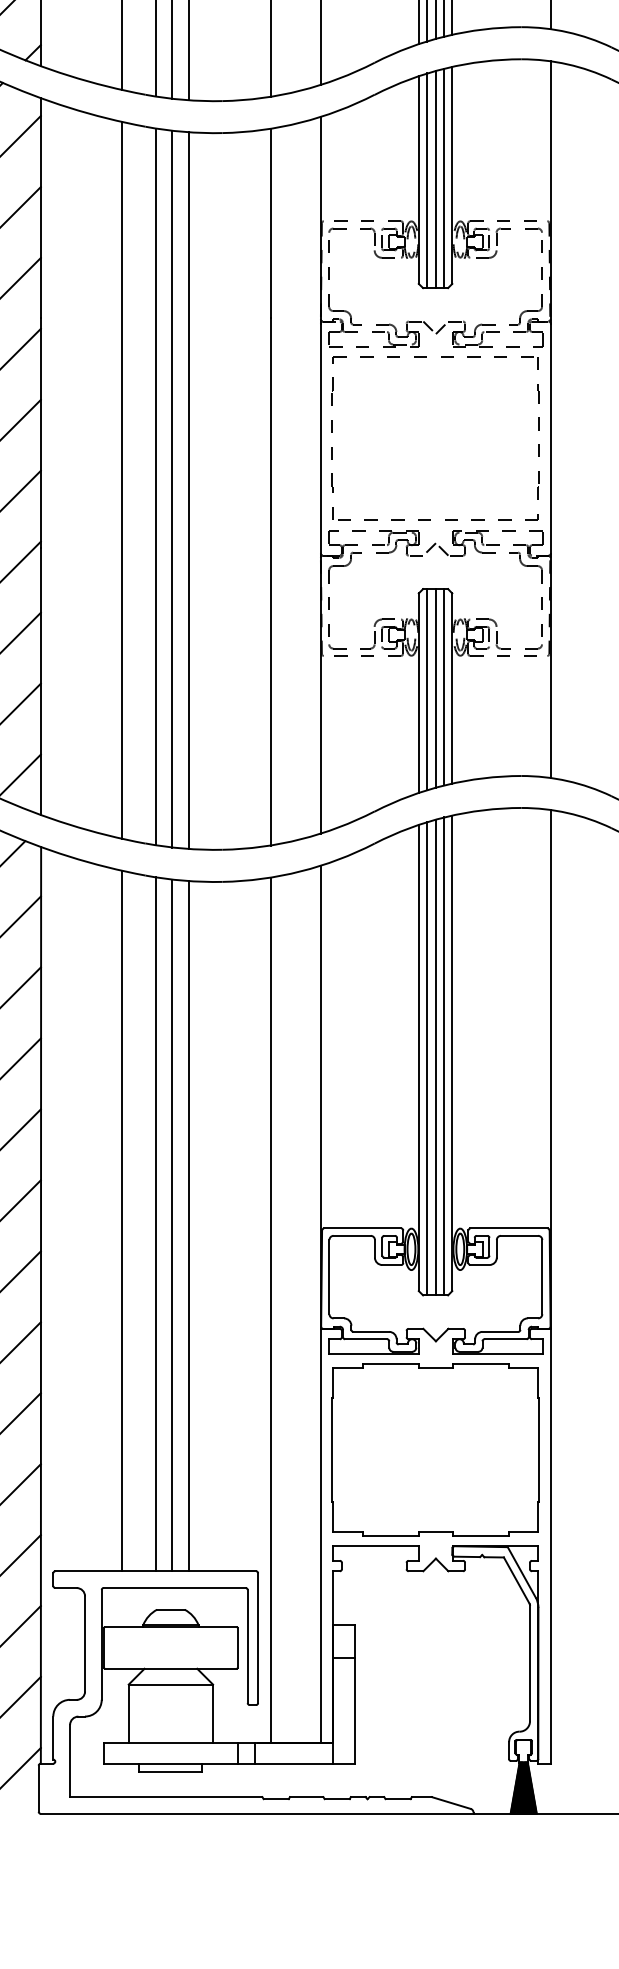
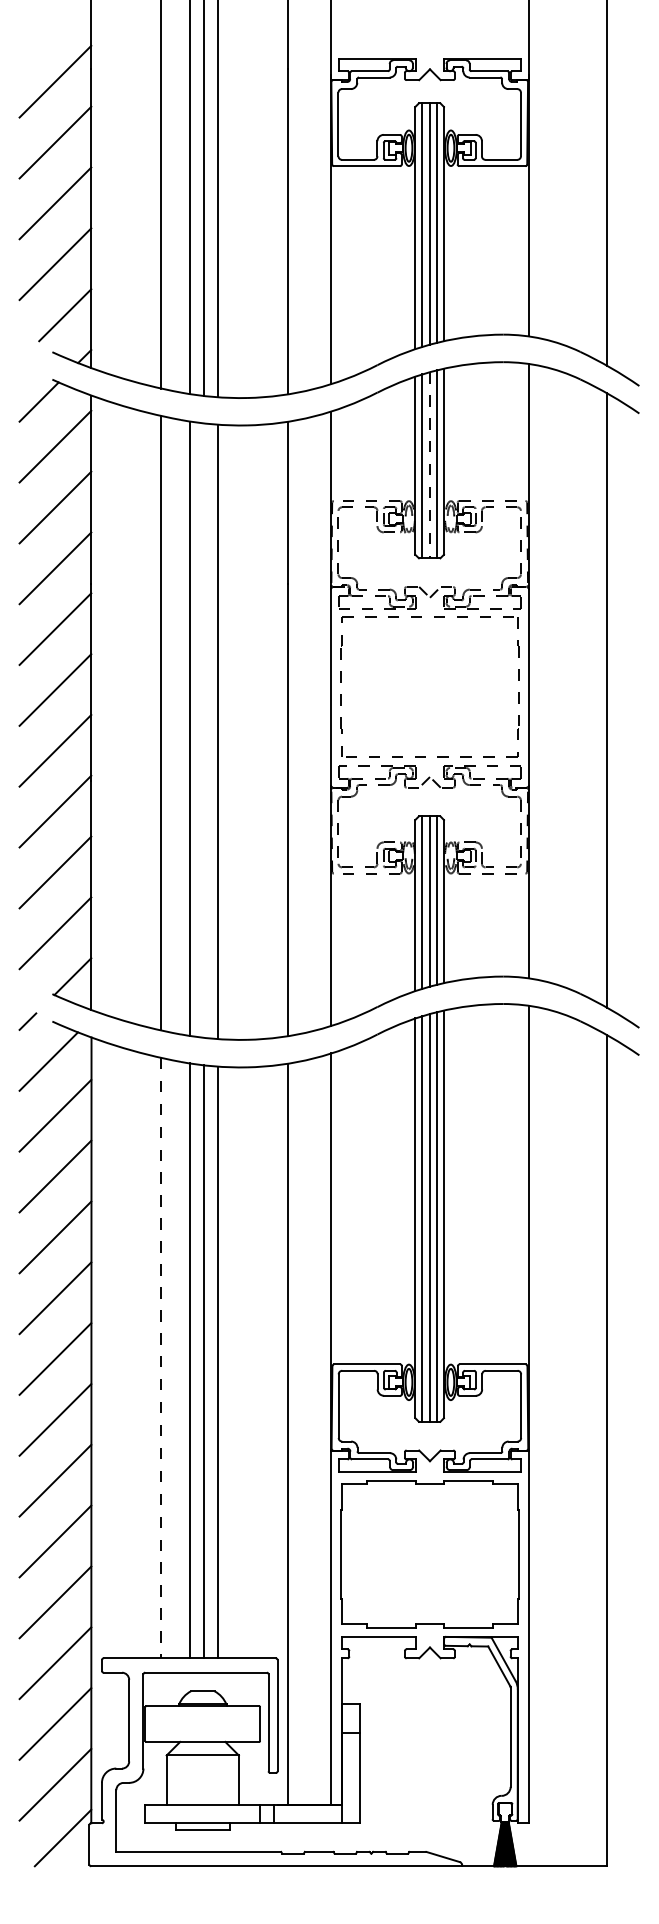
line: (435, 179) -> (429, 465), solid -> dashed
line: (171, 488) -> (203, 730), removed
line: (121, 1221) -> (160, 1358), solid -> dashed

